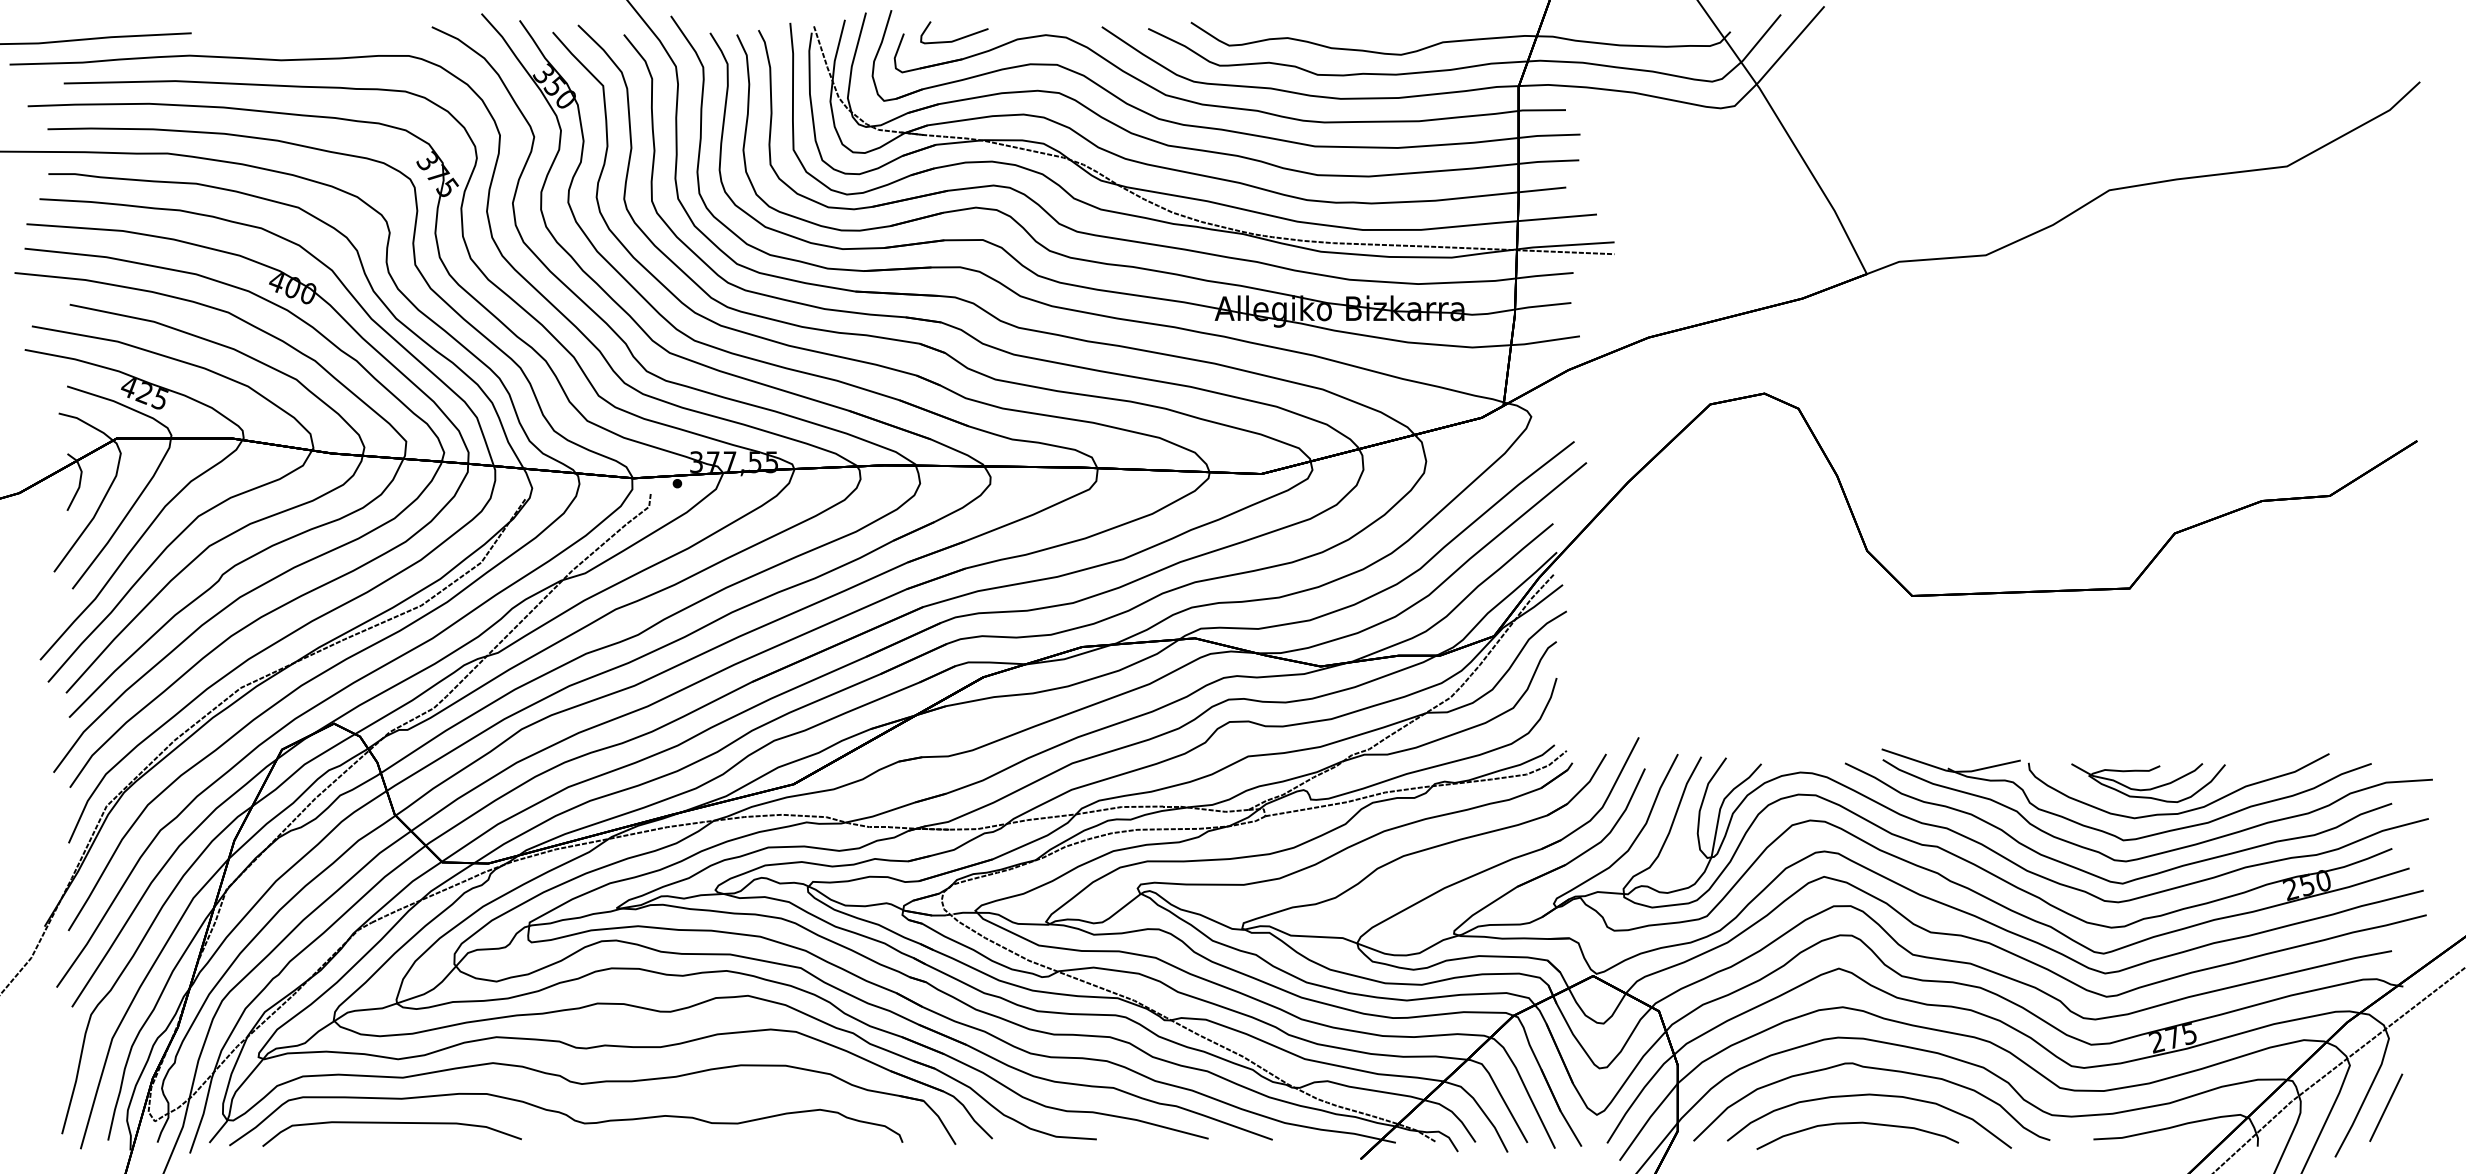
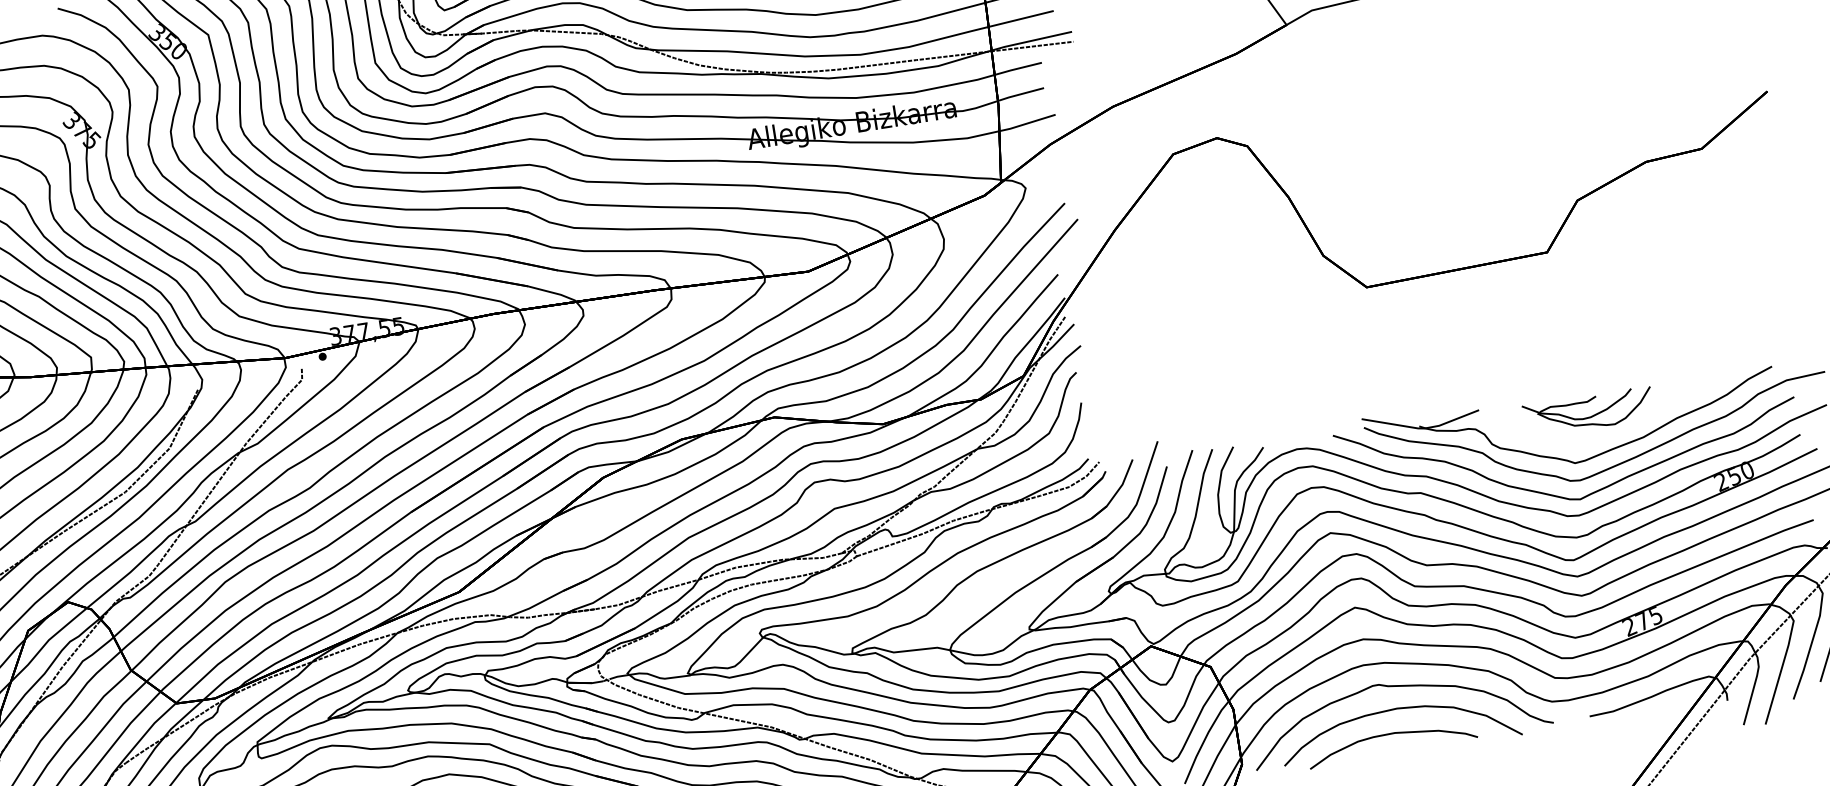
curve: (2185, 810) -> (1622, 430), removed

